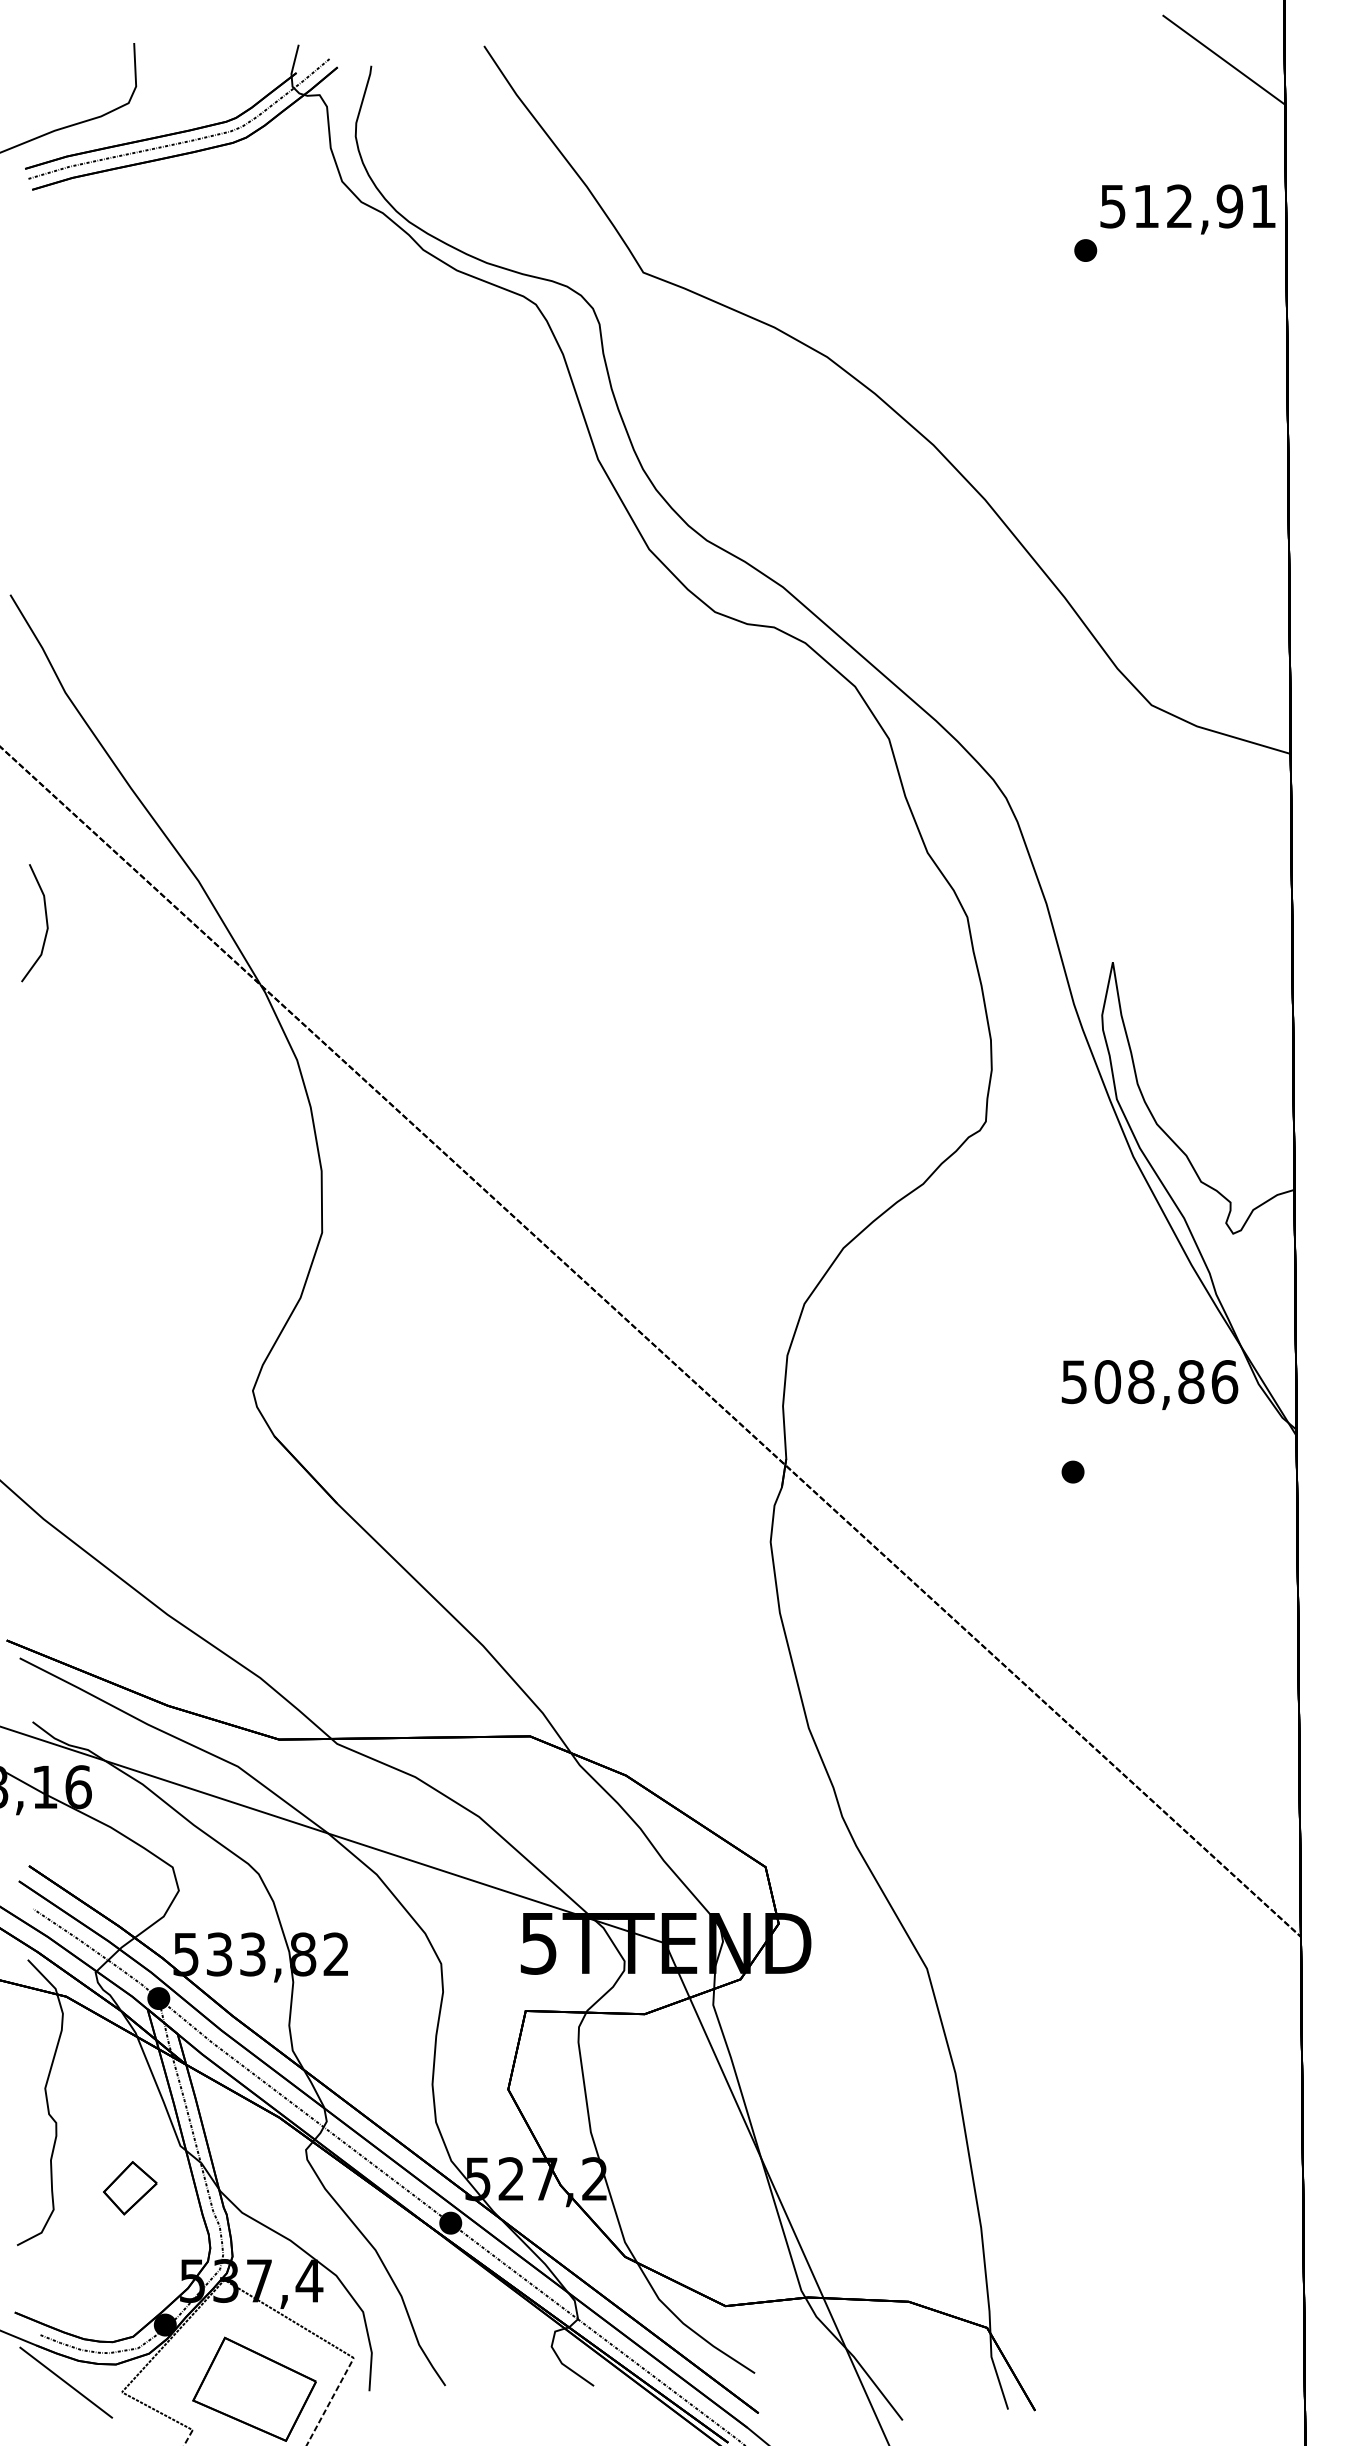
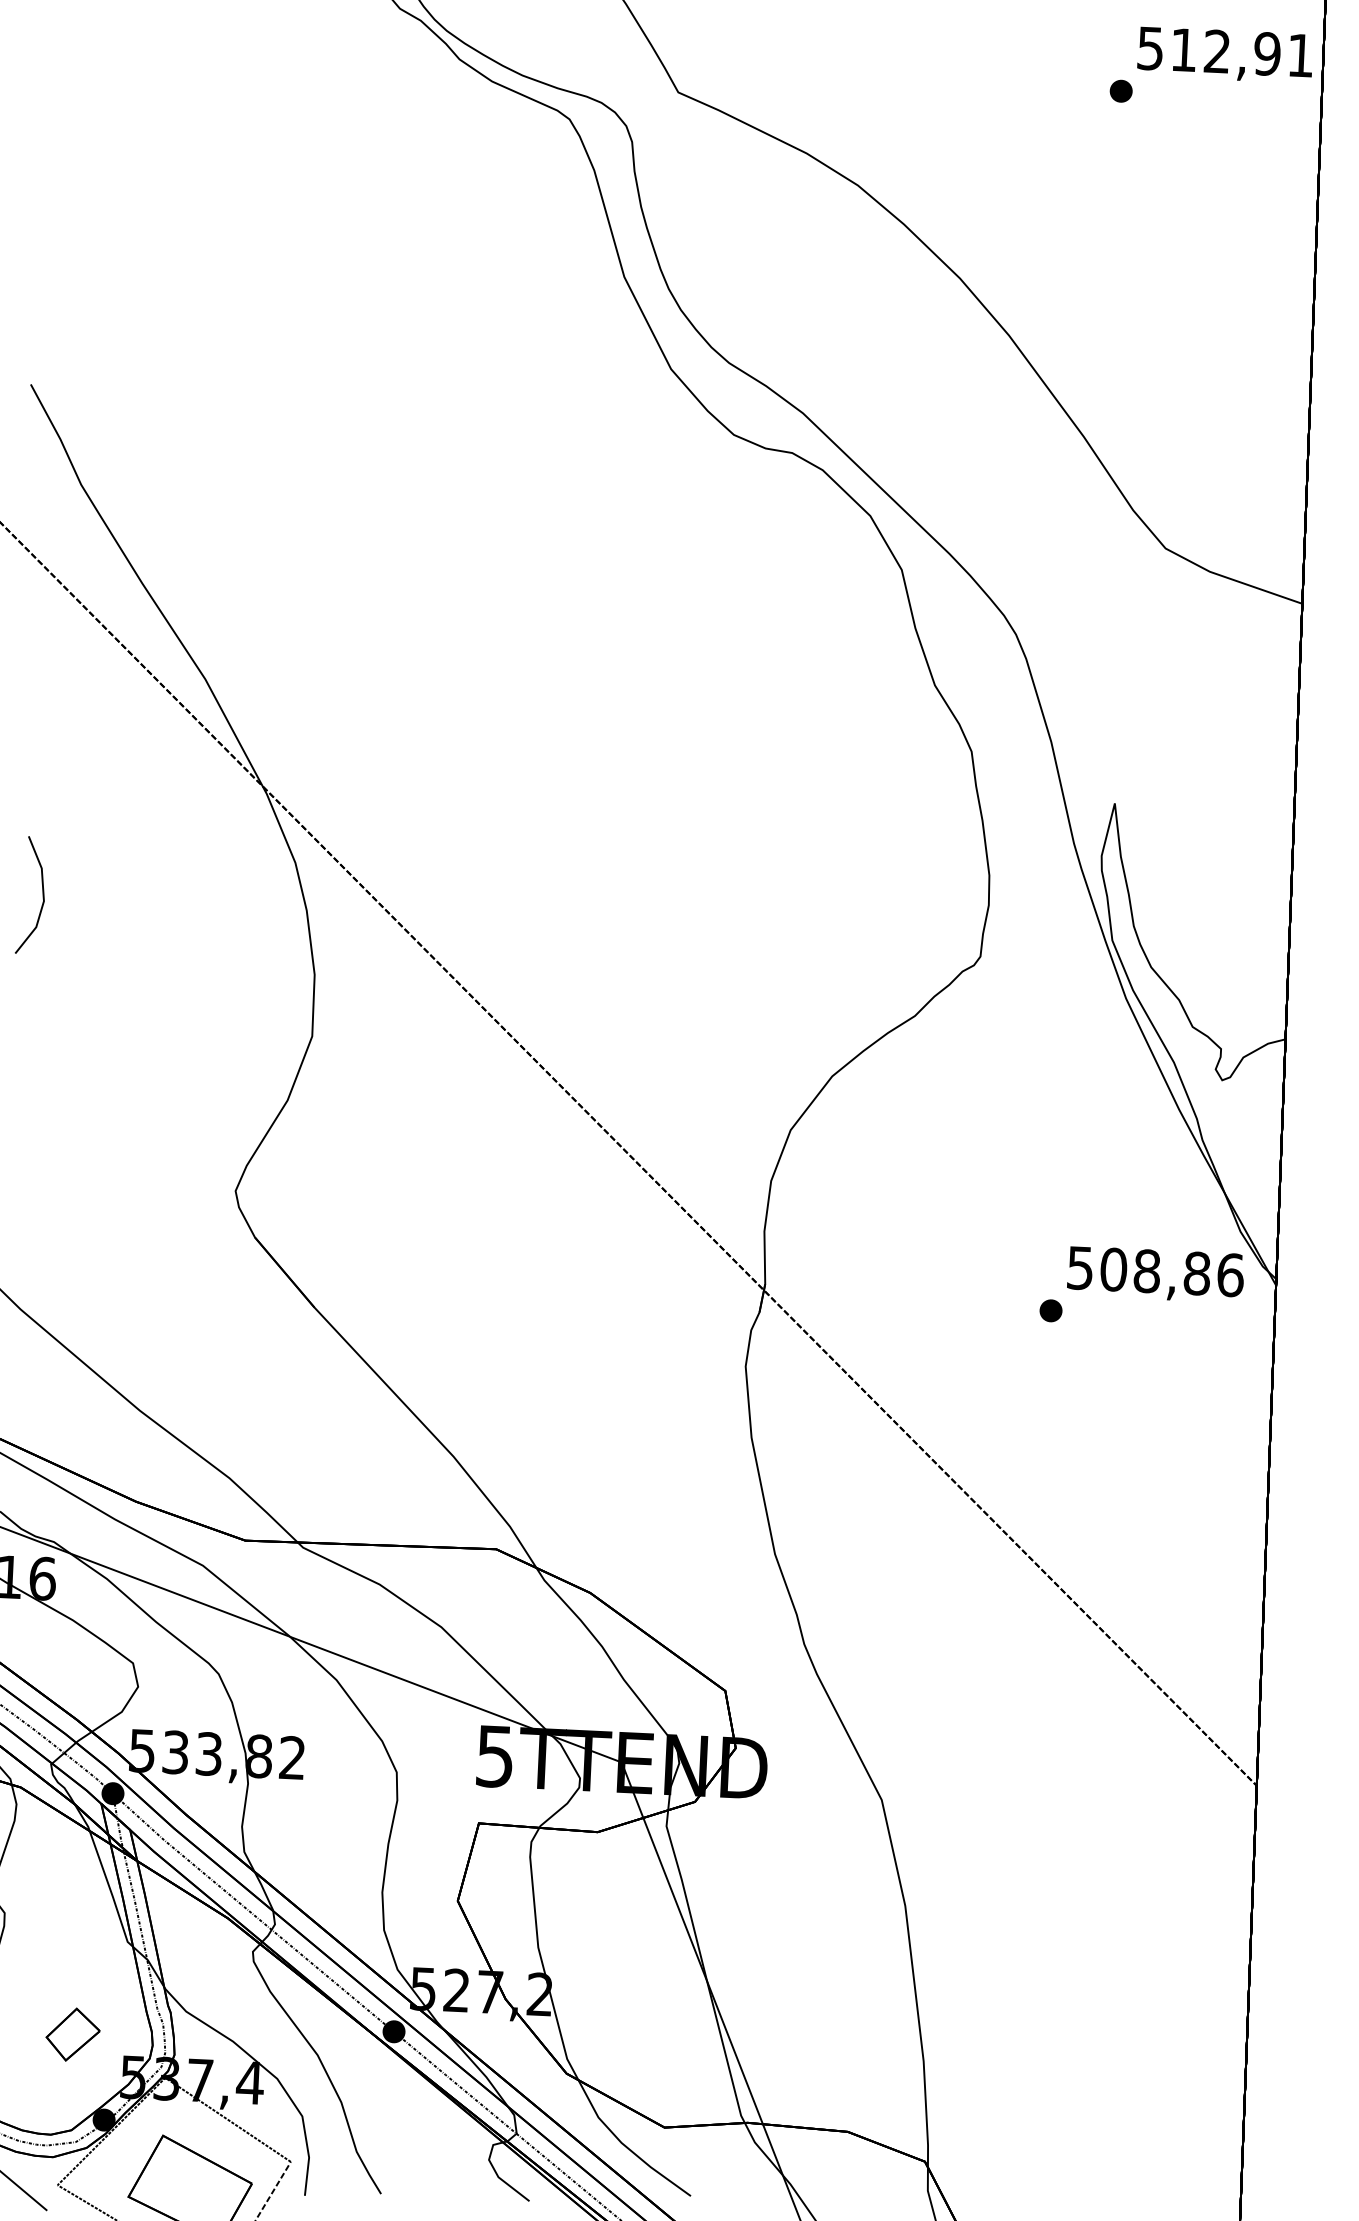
line: (45, 919) -> (42, 892), moved
text: (1149, 1384) -> (1155, 1274), moved
part: (130, 2188) -> (73, 2034), moved

